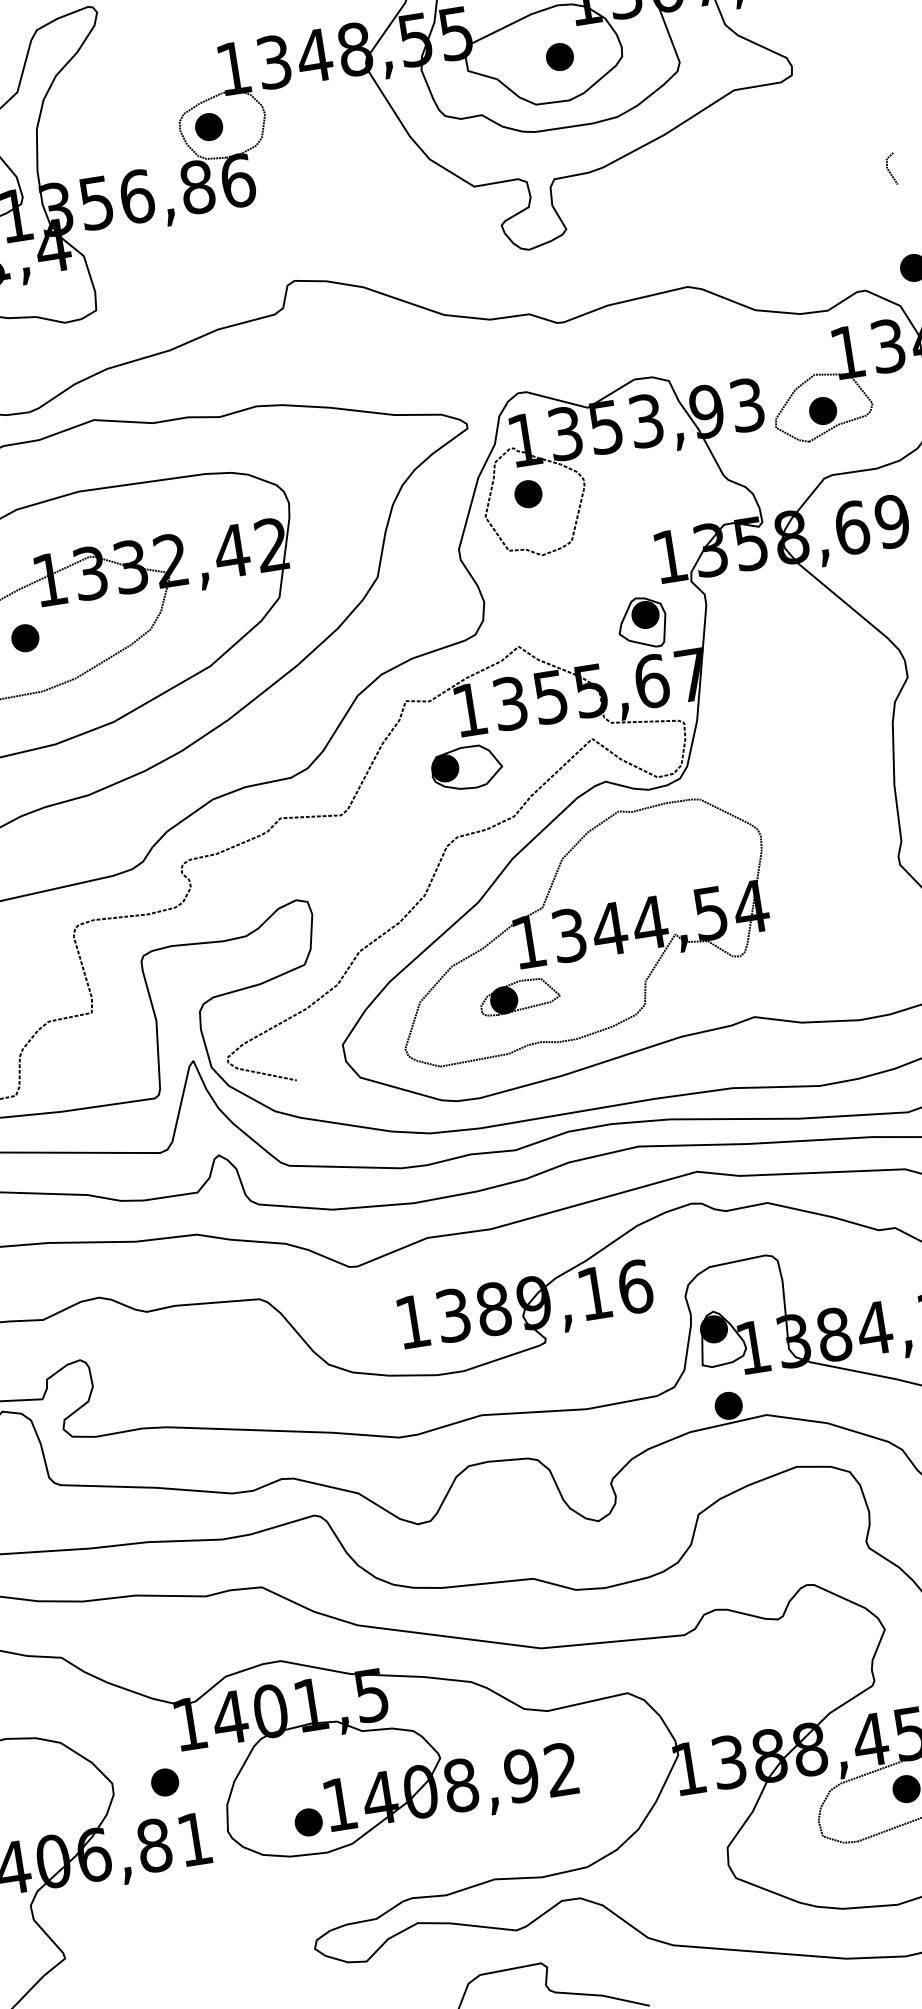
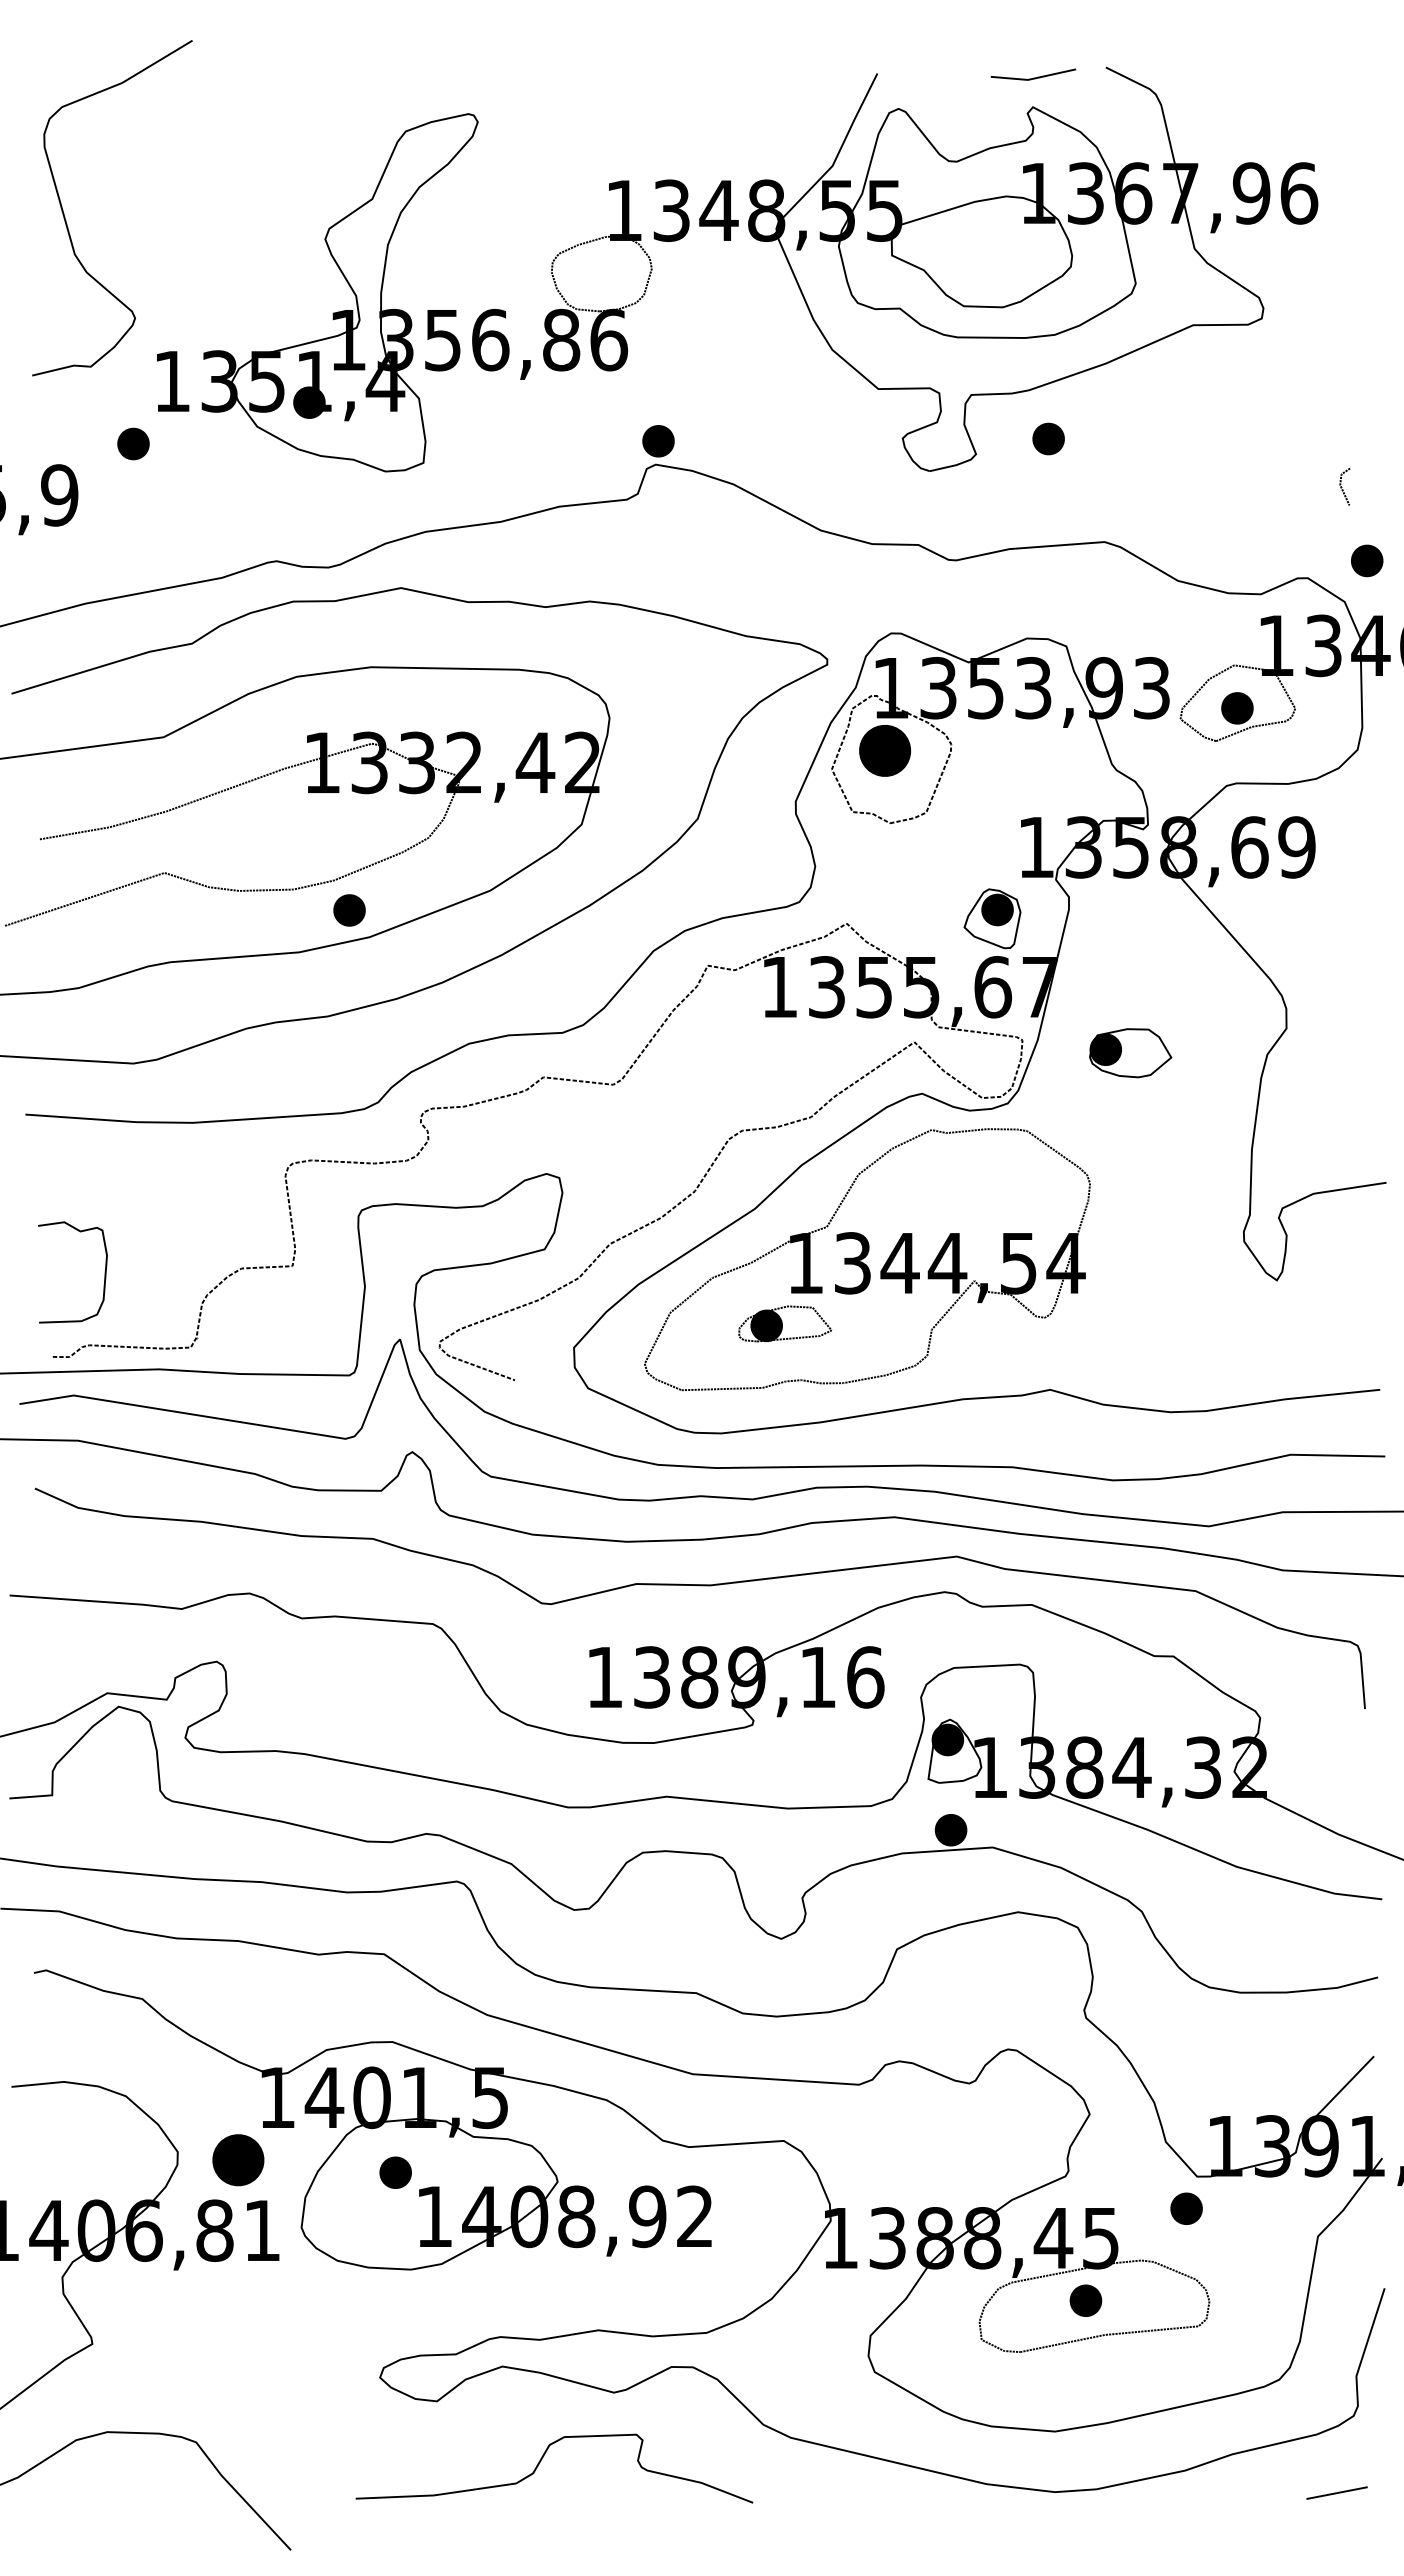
part: (559, 56) -> (1048, 438), moved
part: (209, 127) -> (658, 441), moved
line: (889, 170) -> (1342, 487), moved
part: (528, 493) -> (885, 750), size x1.6
part: (25, 638) -> (349, 910), moved
part: (466, 768) -> (1130, 1053), moved
part: (165, 1782) -> (238, 2160), size x1.6
part: (308, 1822) -> (395, 2172), moved

